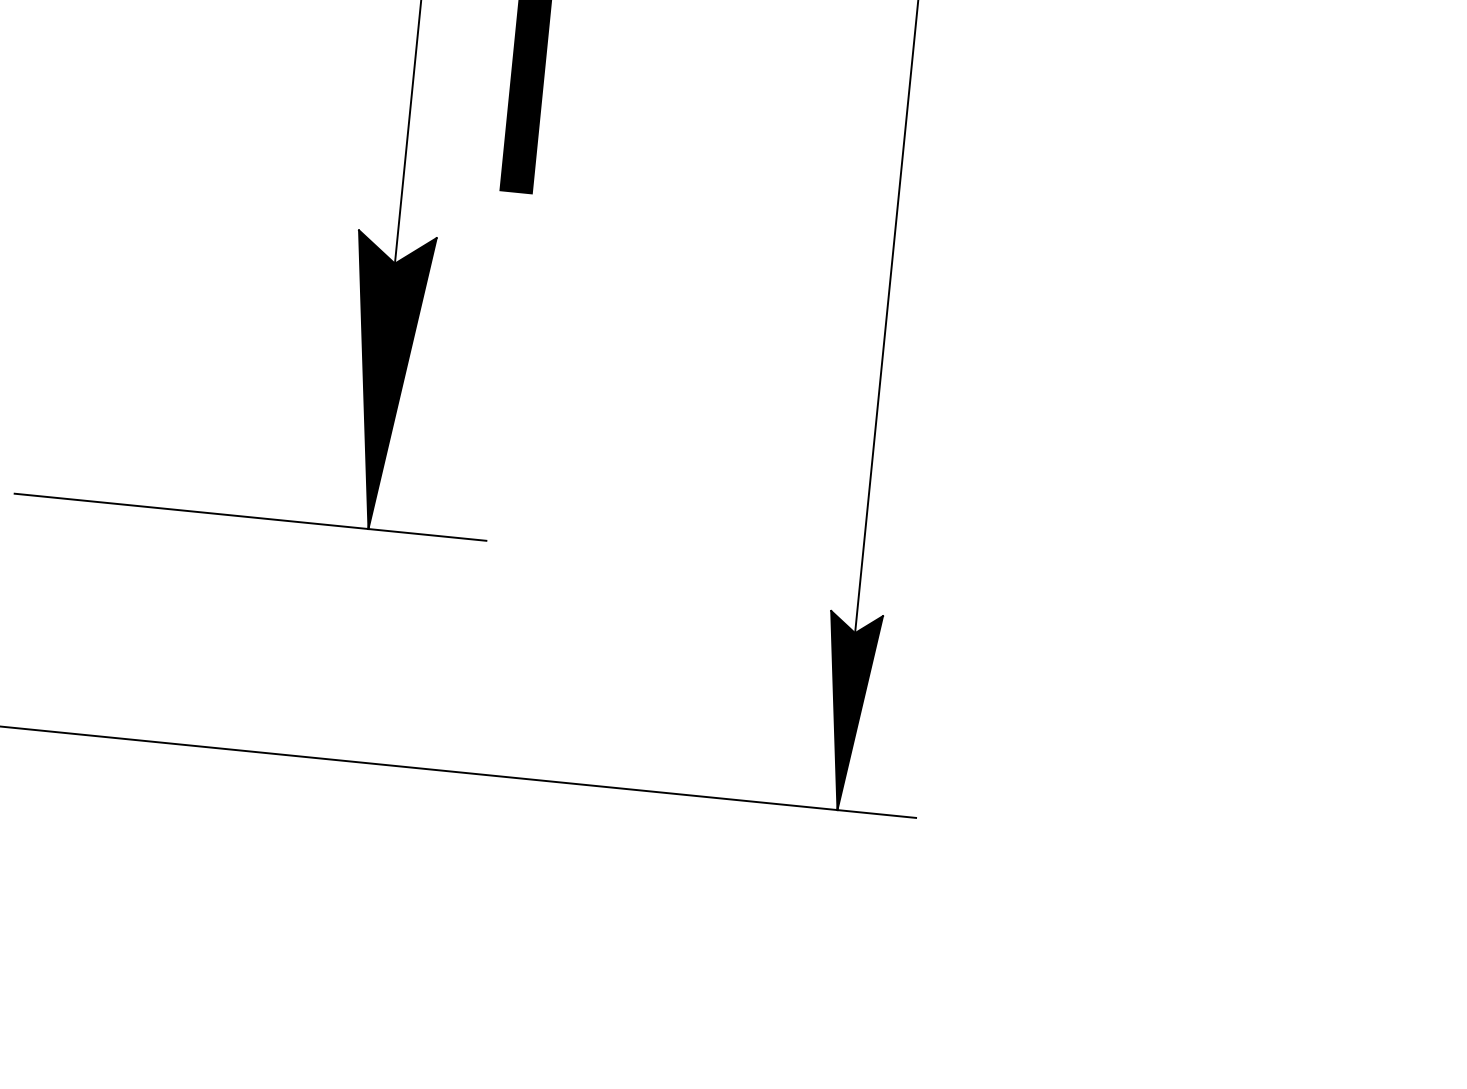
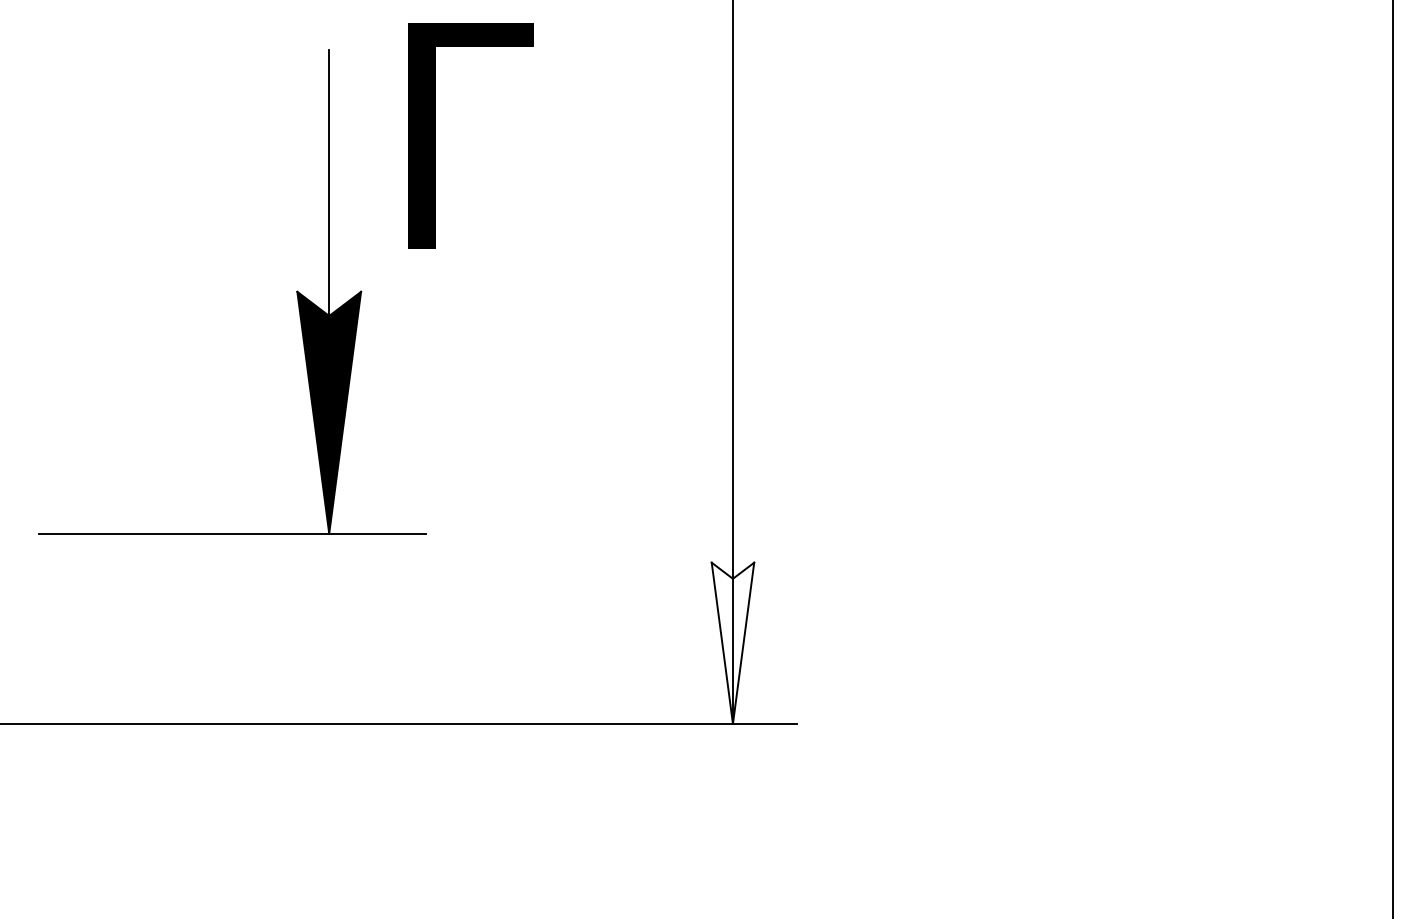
fill: (846, 710) -> (732, 642), removed

